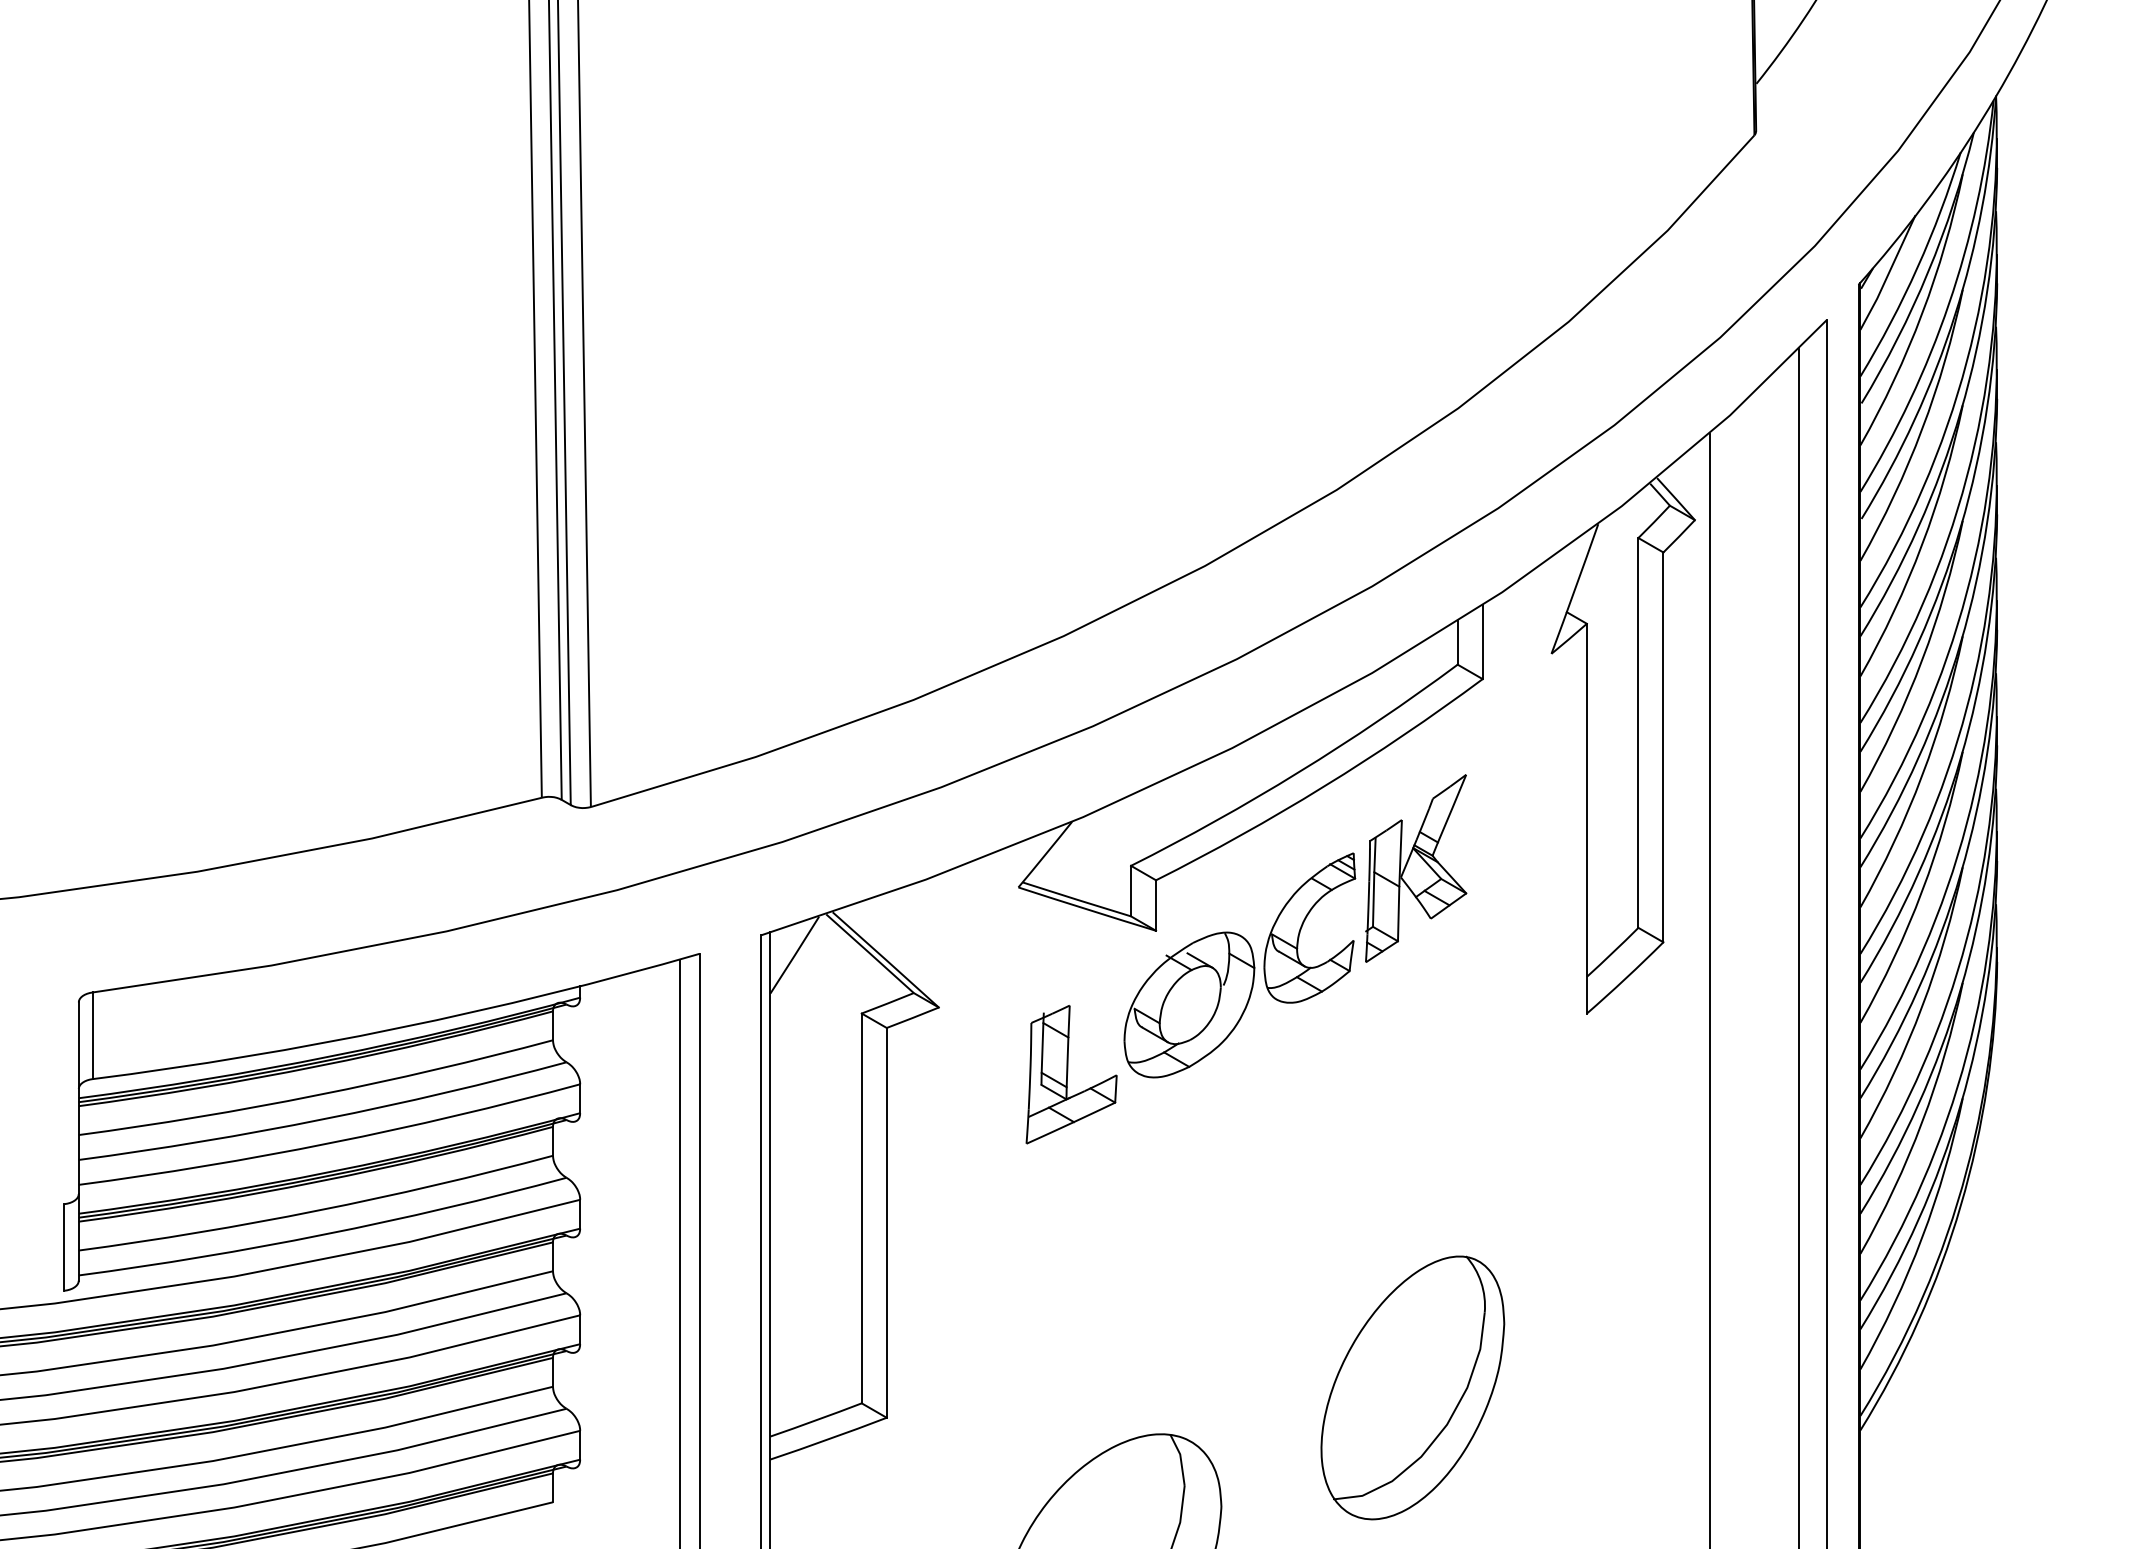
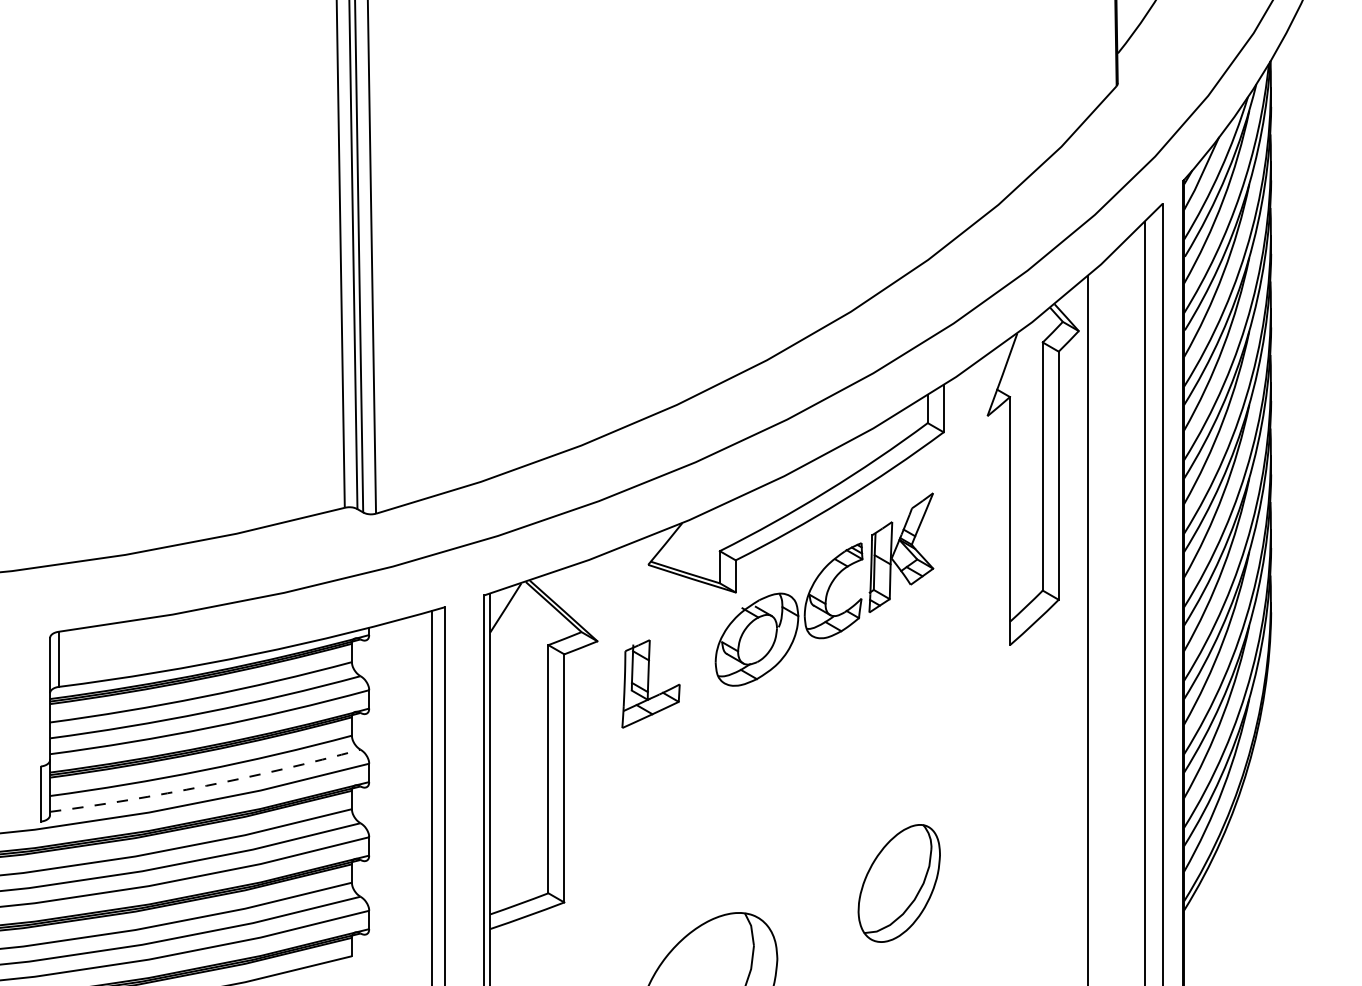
part: (1070, 1073) -> (650, 683), moved
arc: (324, 1234) -> (206, 785), solid -> dashed
part: (1413, 1387) -> (899, 883), size x0.7

